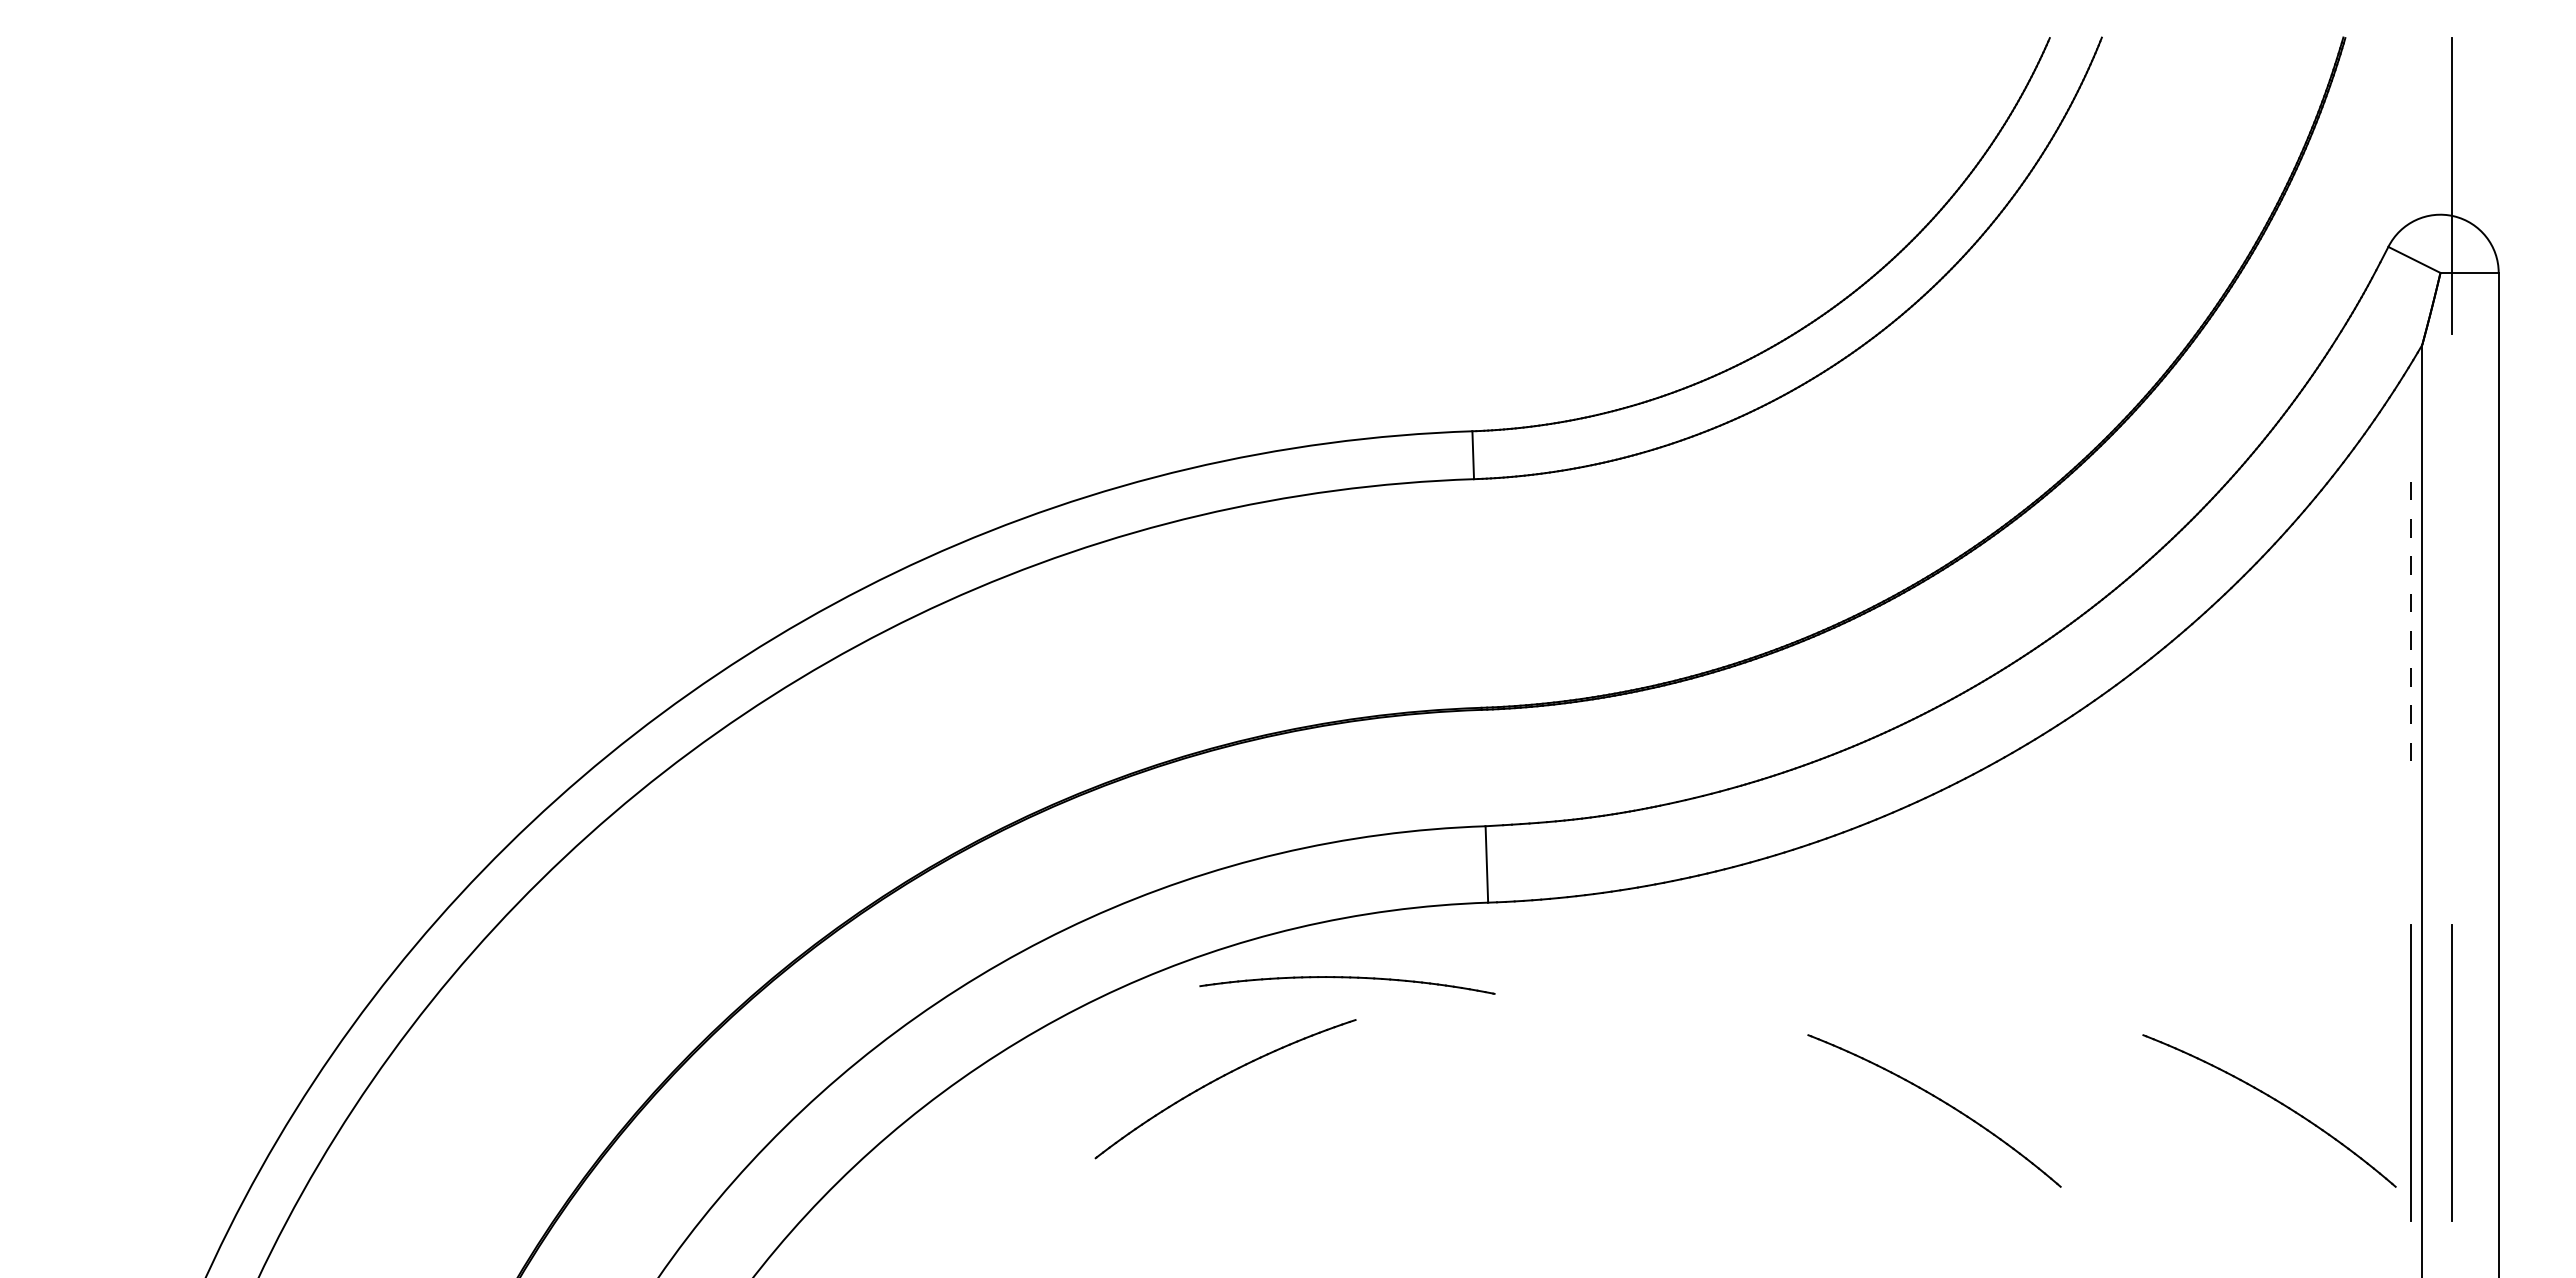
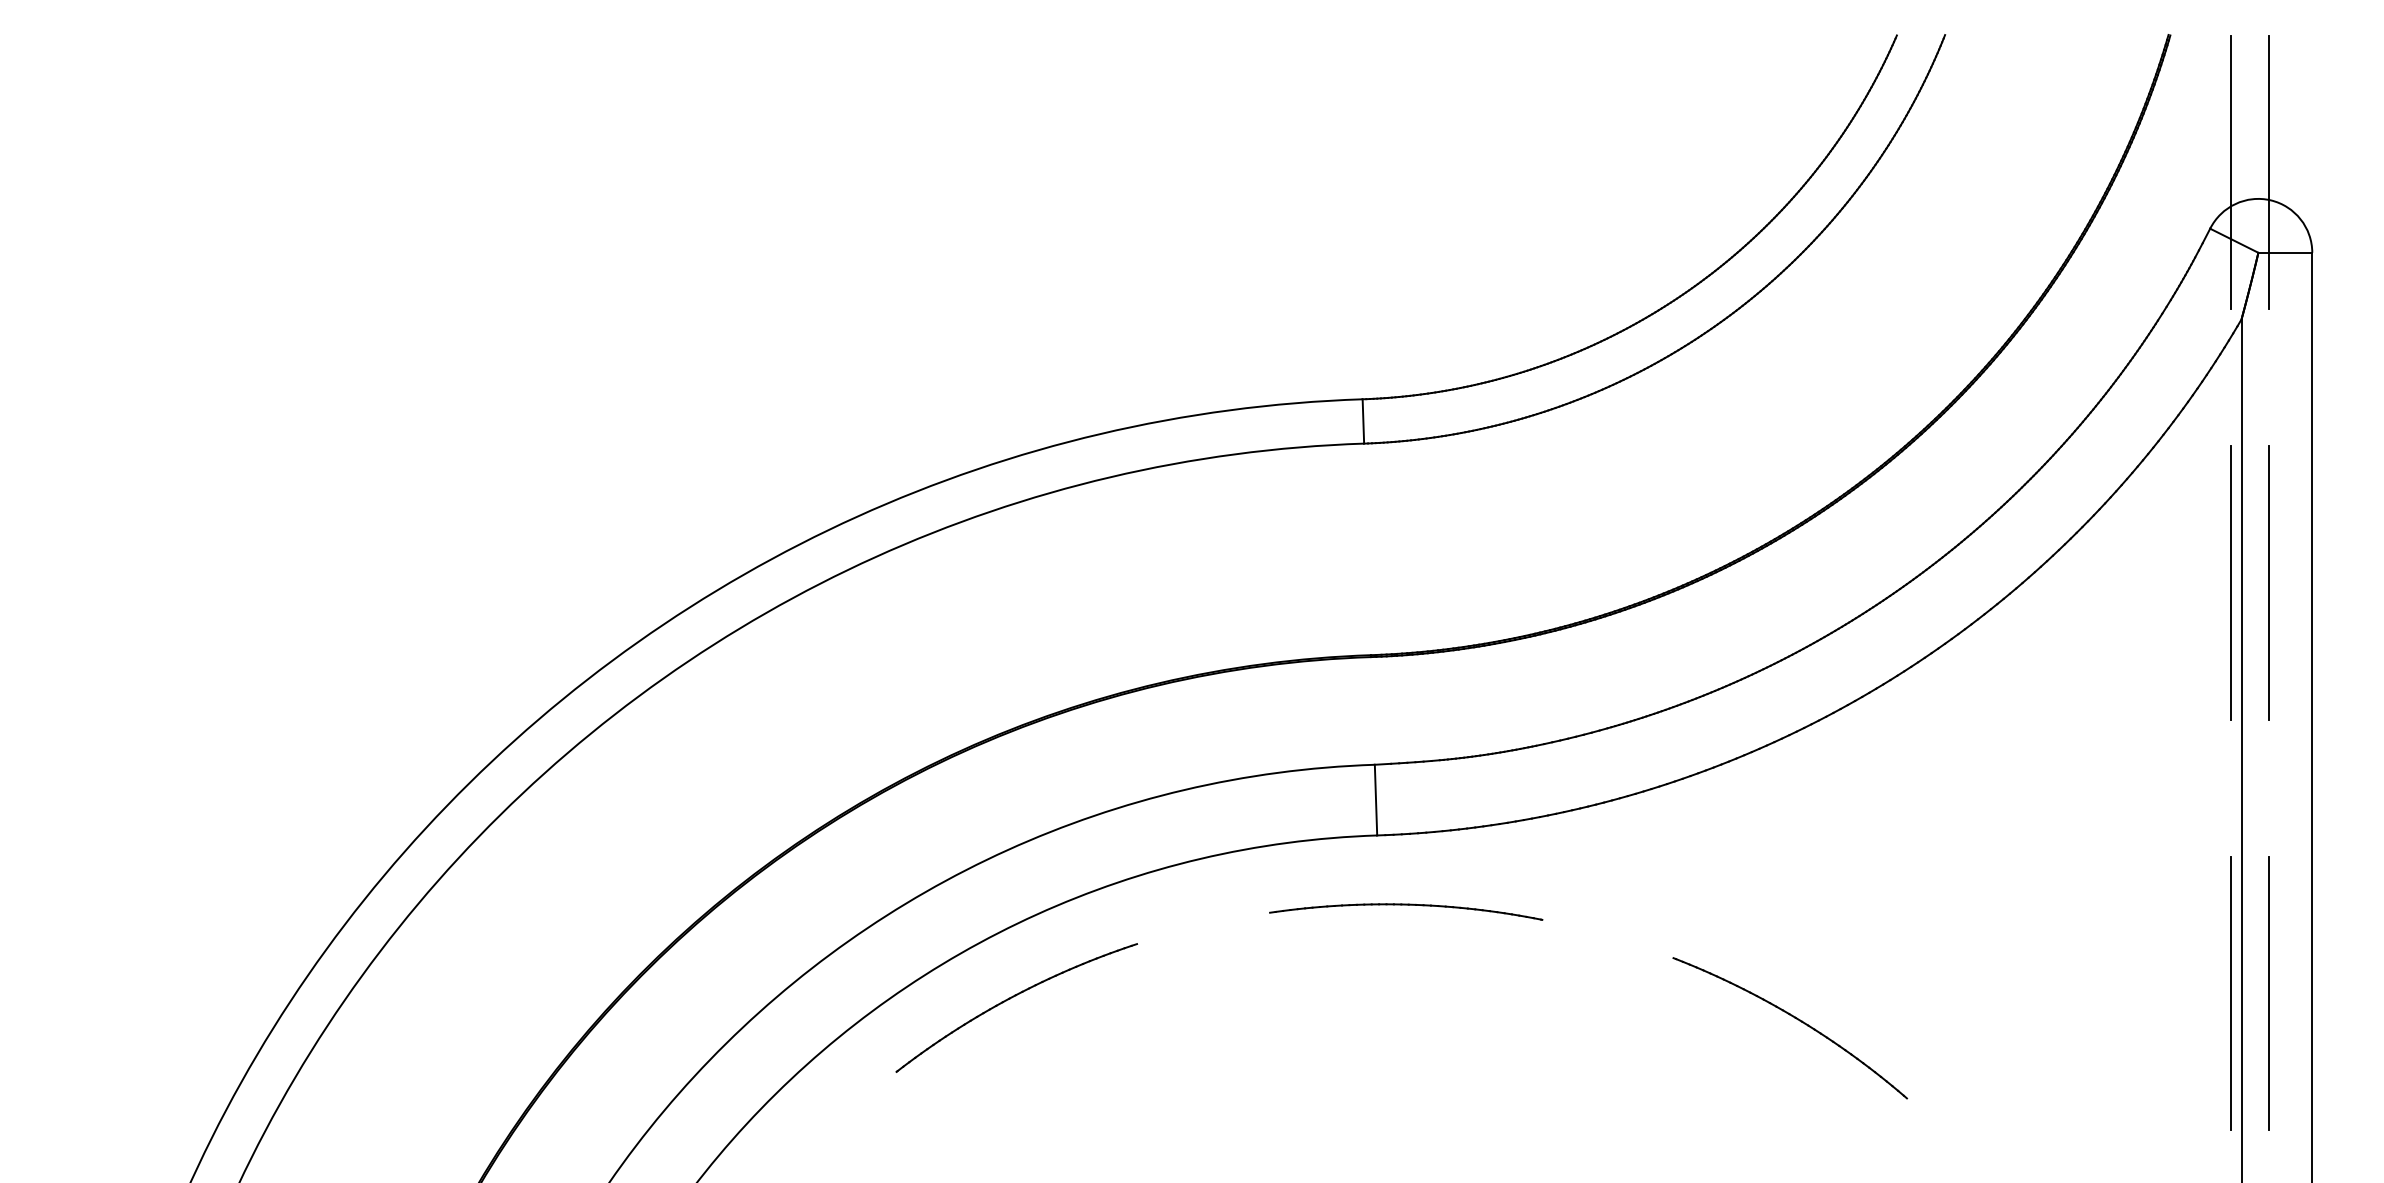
line: (2410, 185) -> (2230, 171), added
line: (2410, 629) -> (2230, 582), dashed -> solid
line: (2452, 629) -> (2269, 582), added
part: (1347, 978) -> (1406, 905), moved
part: (1219, 1079) -> (1011, 999), moved
part: (2274, 1100) -> (2104, 1018), removed

